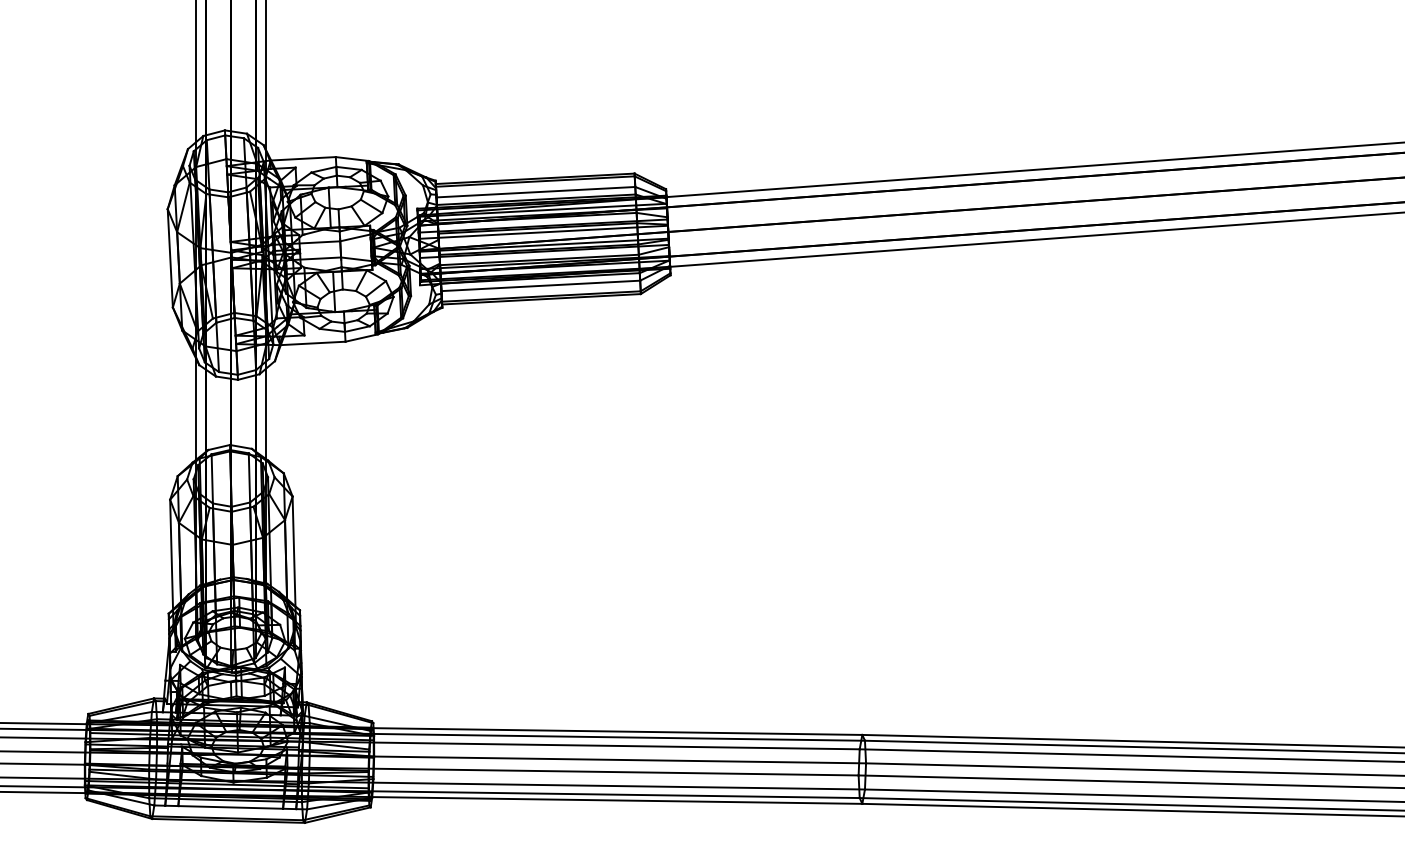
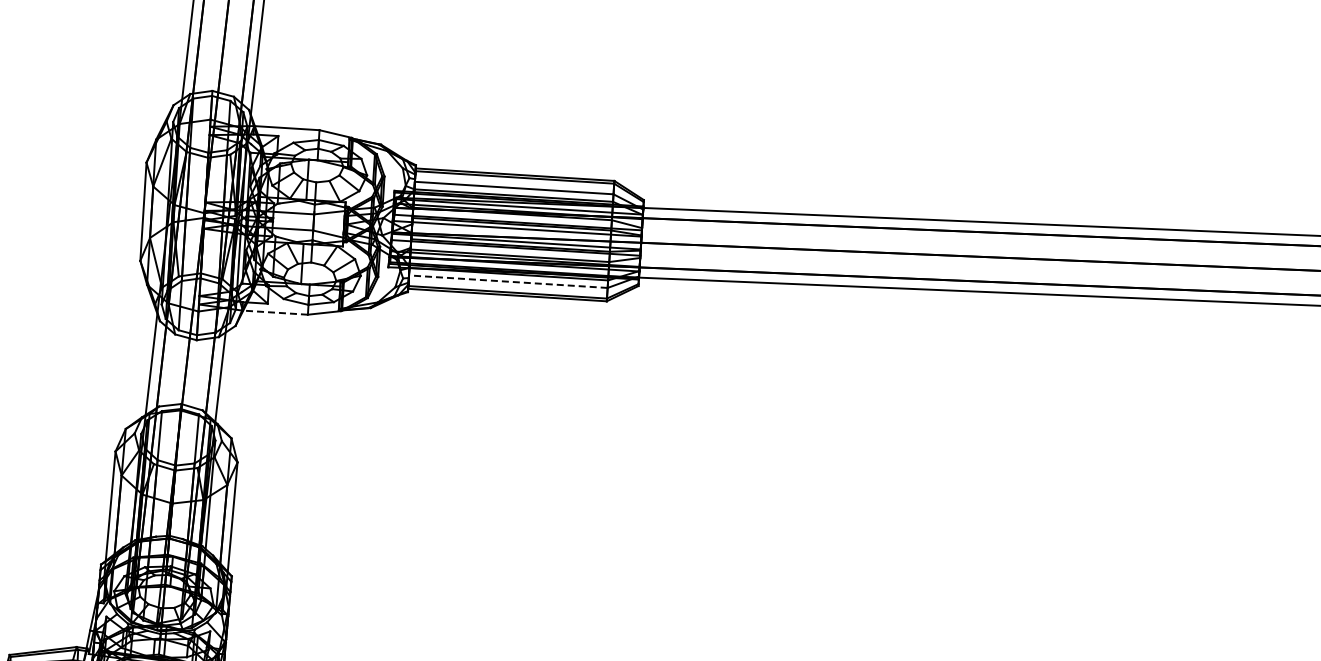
line: (540, 285) -> (508, 281), solid -> dashed
line: (312, 343) -> (274, 312), solid -> dashed

